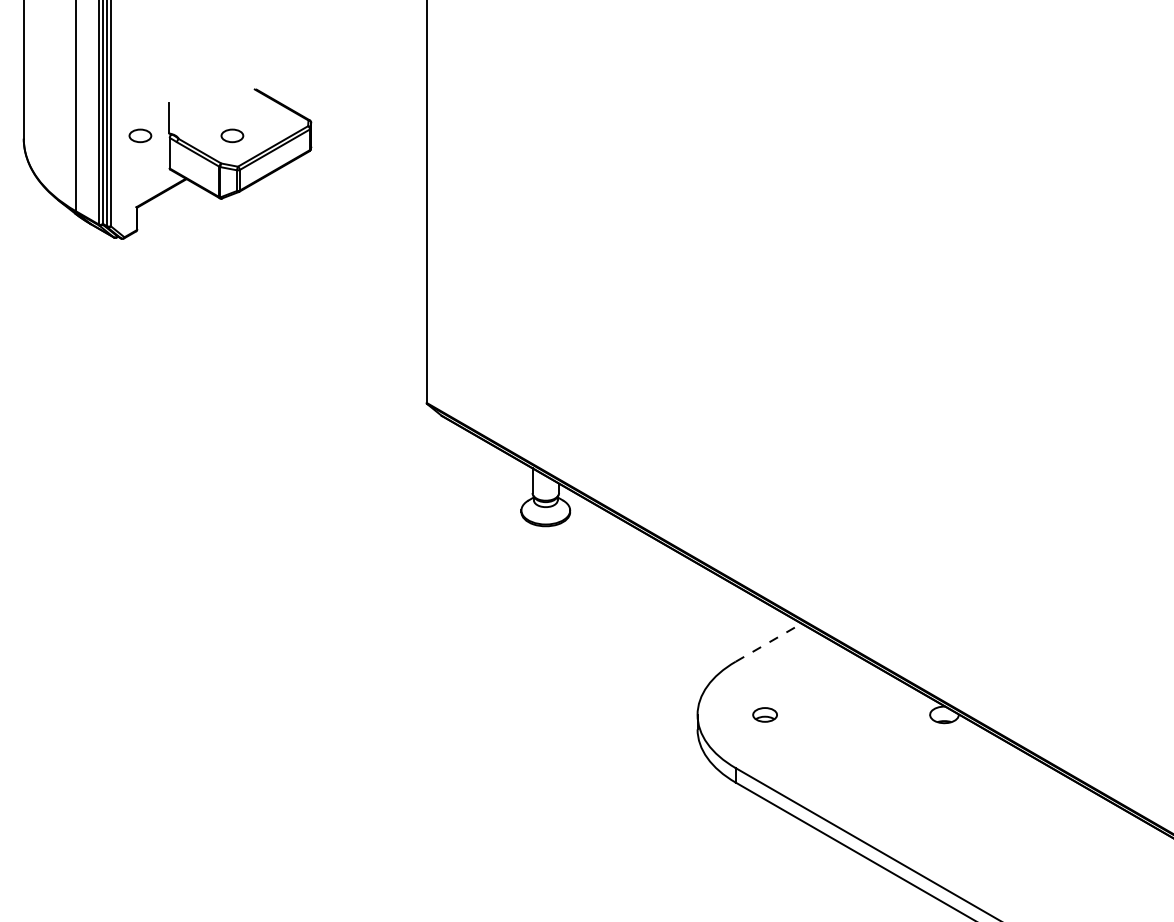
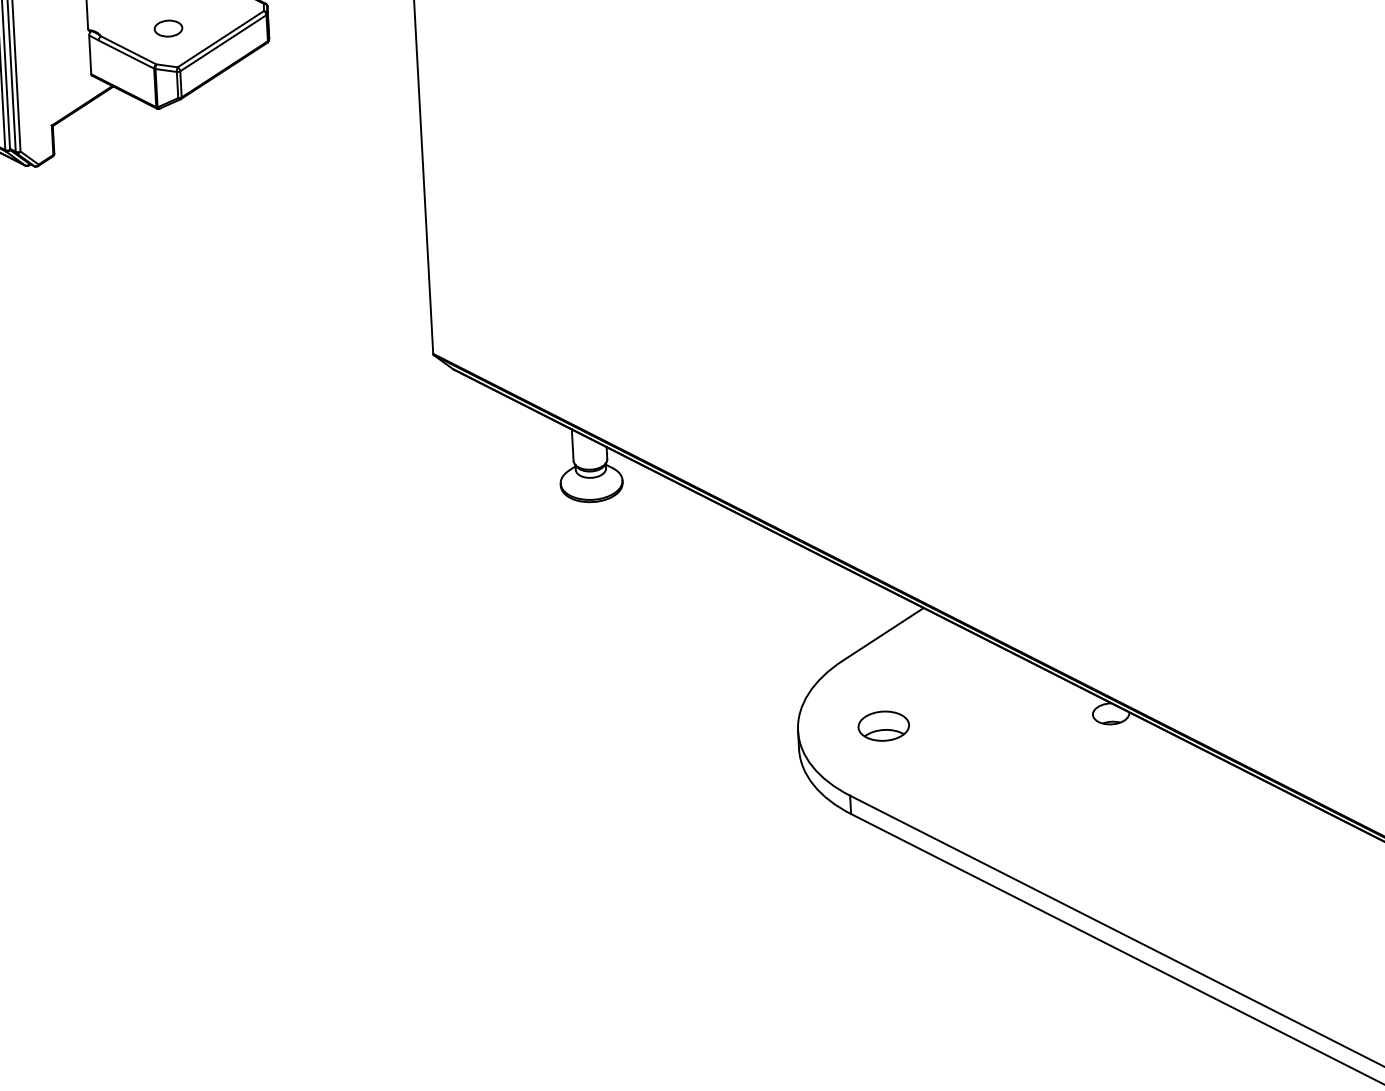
part: (140, 135) -> (51, 34), removed
line: (769, 642) -> (884, 634), dashed -> solid
part: (764, 714) -> (882, 725), size x1.67

